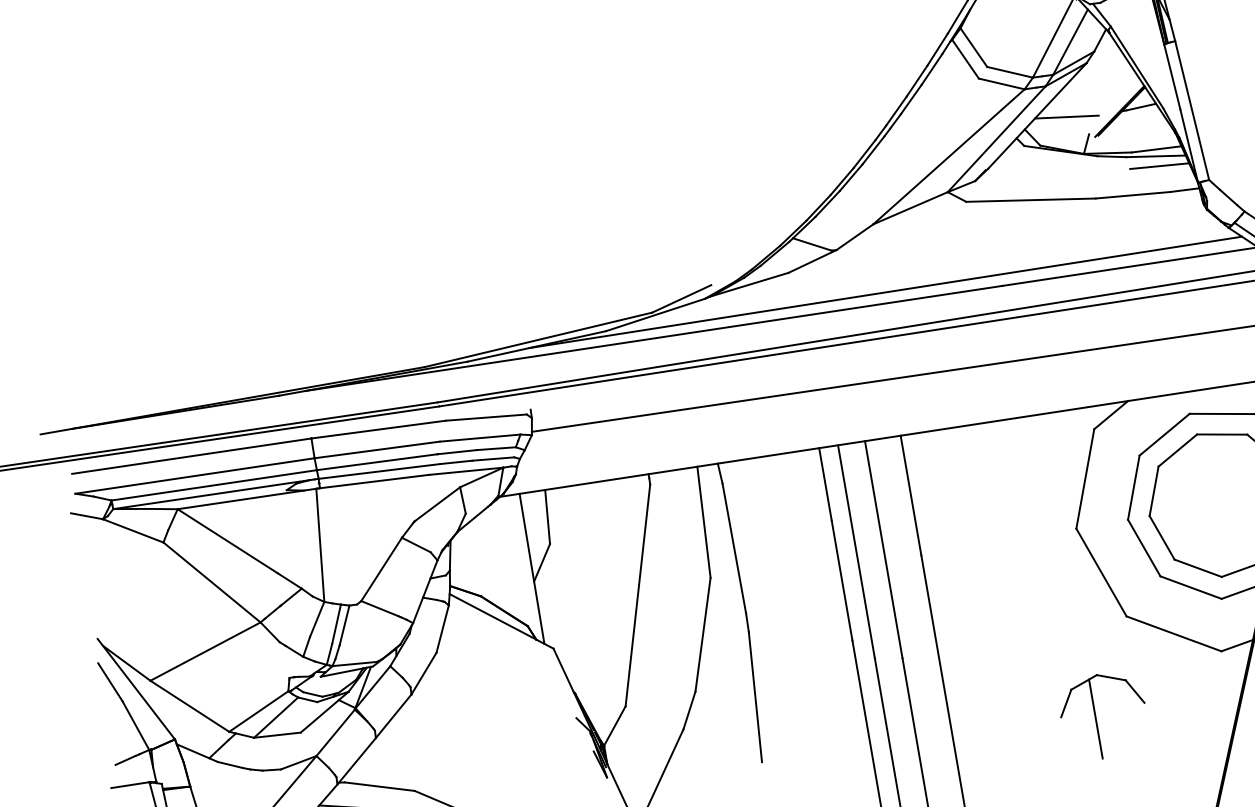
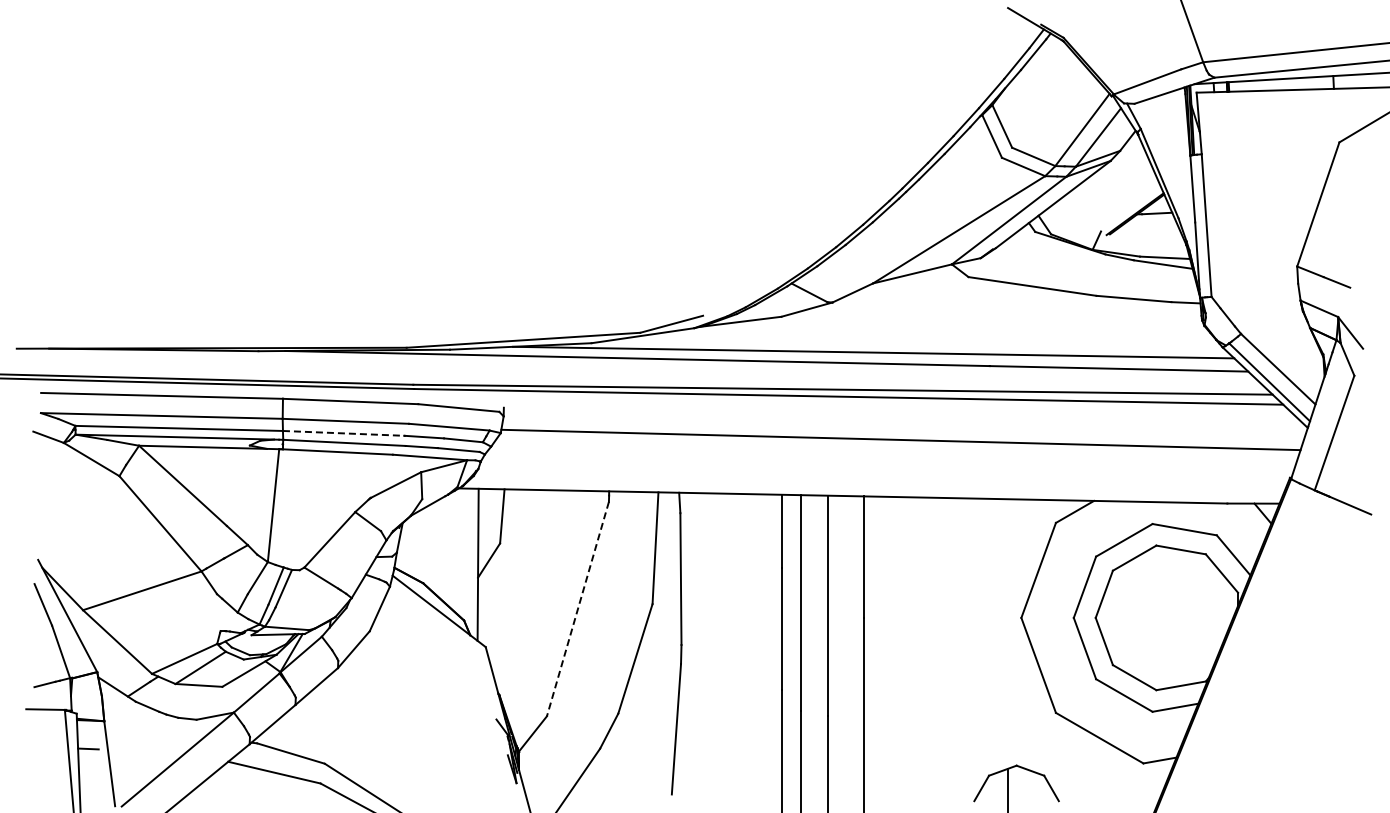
line: (1066, 116) -> (1081, 210), removed
line: (1158, 165) -> (1164, 274), removed
line: (376, 462) -> (343, 433), solid -> dashed
line: (637, 595) -> (577, 609), solid -> dashed

